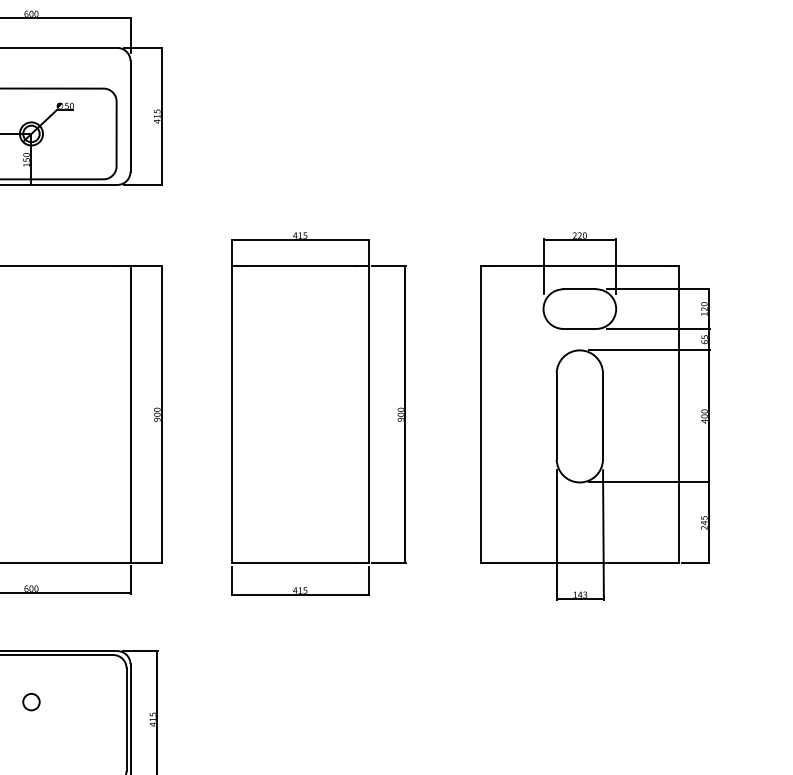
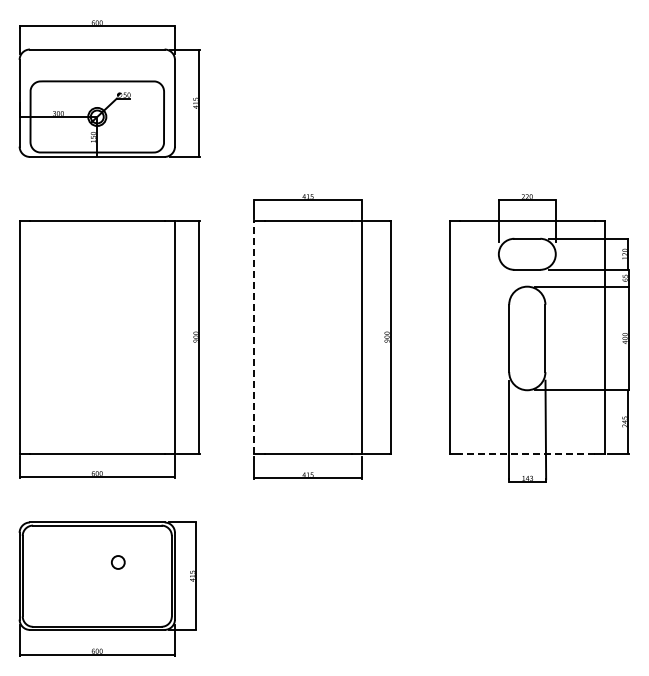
line: (231, 415) -> (254, 337), solid -> dashed
line: (578, 563) -> (526, 453), solid -> dashed
circle: (31, 702) -> (118, 562), moved

